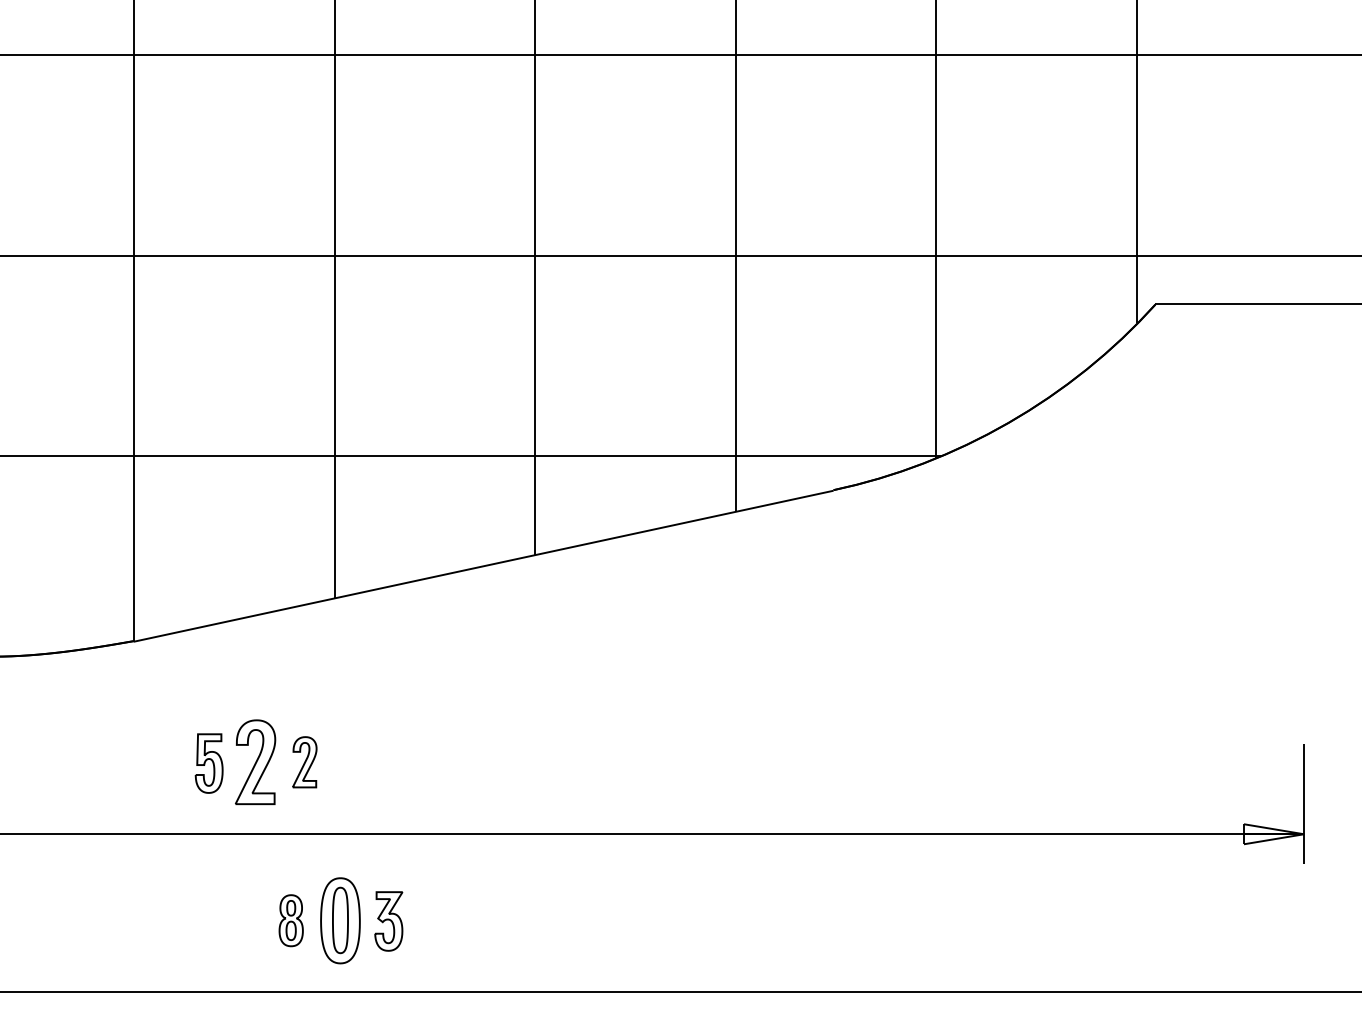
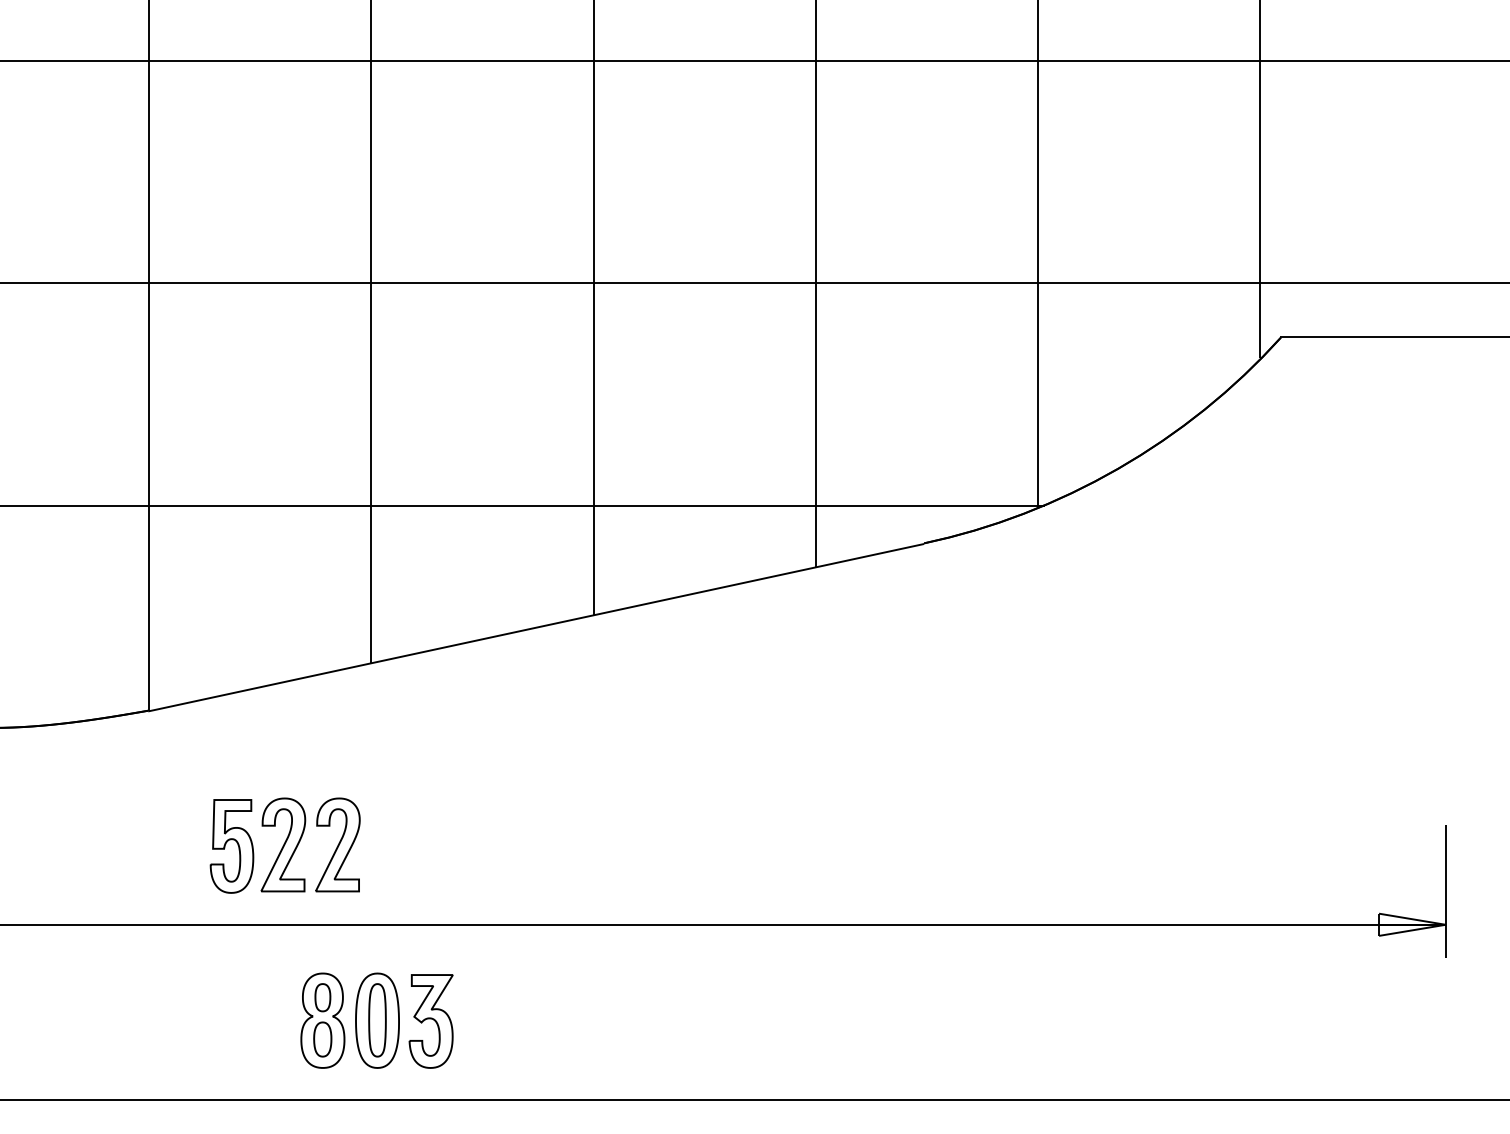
part: (304, 761) -> (337, 844), size x1.67
part: (208, 763) -> (231, 846), size x1.43
part: (290, 920) -> (322, 1020), size x1.67
part: (388, 921) -> (430, 1021), size x1.43

